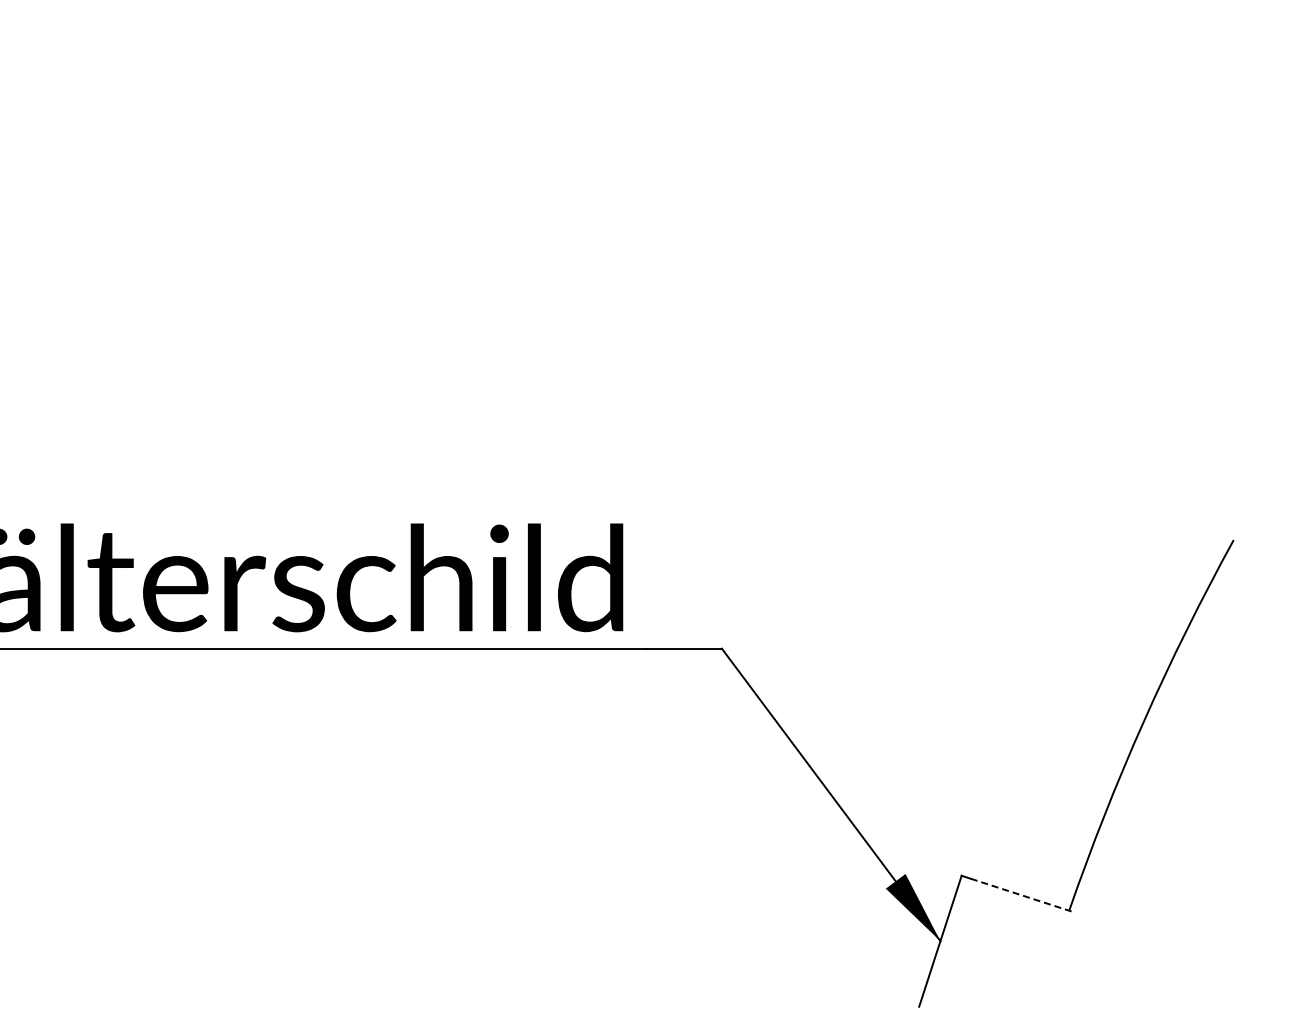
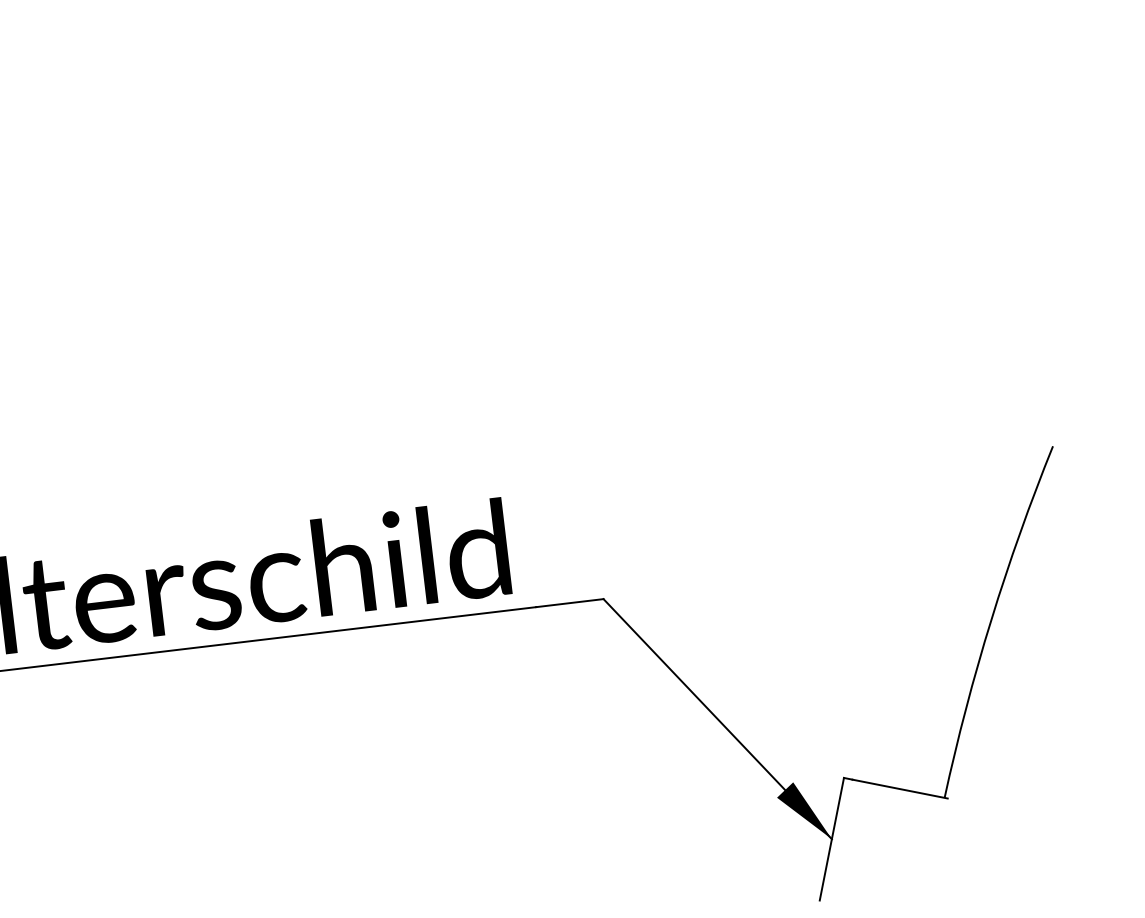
line: (1022, 895) -> (900, 789), dashed -> solid

